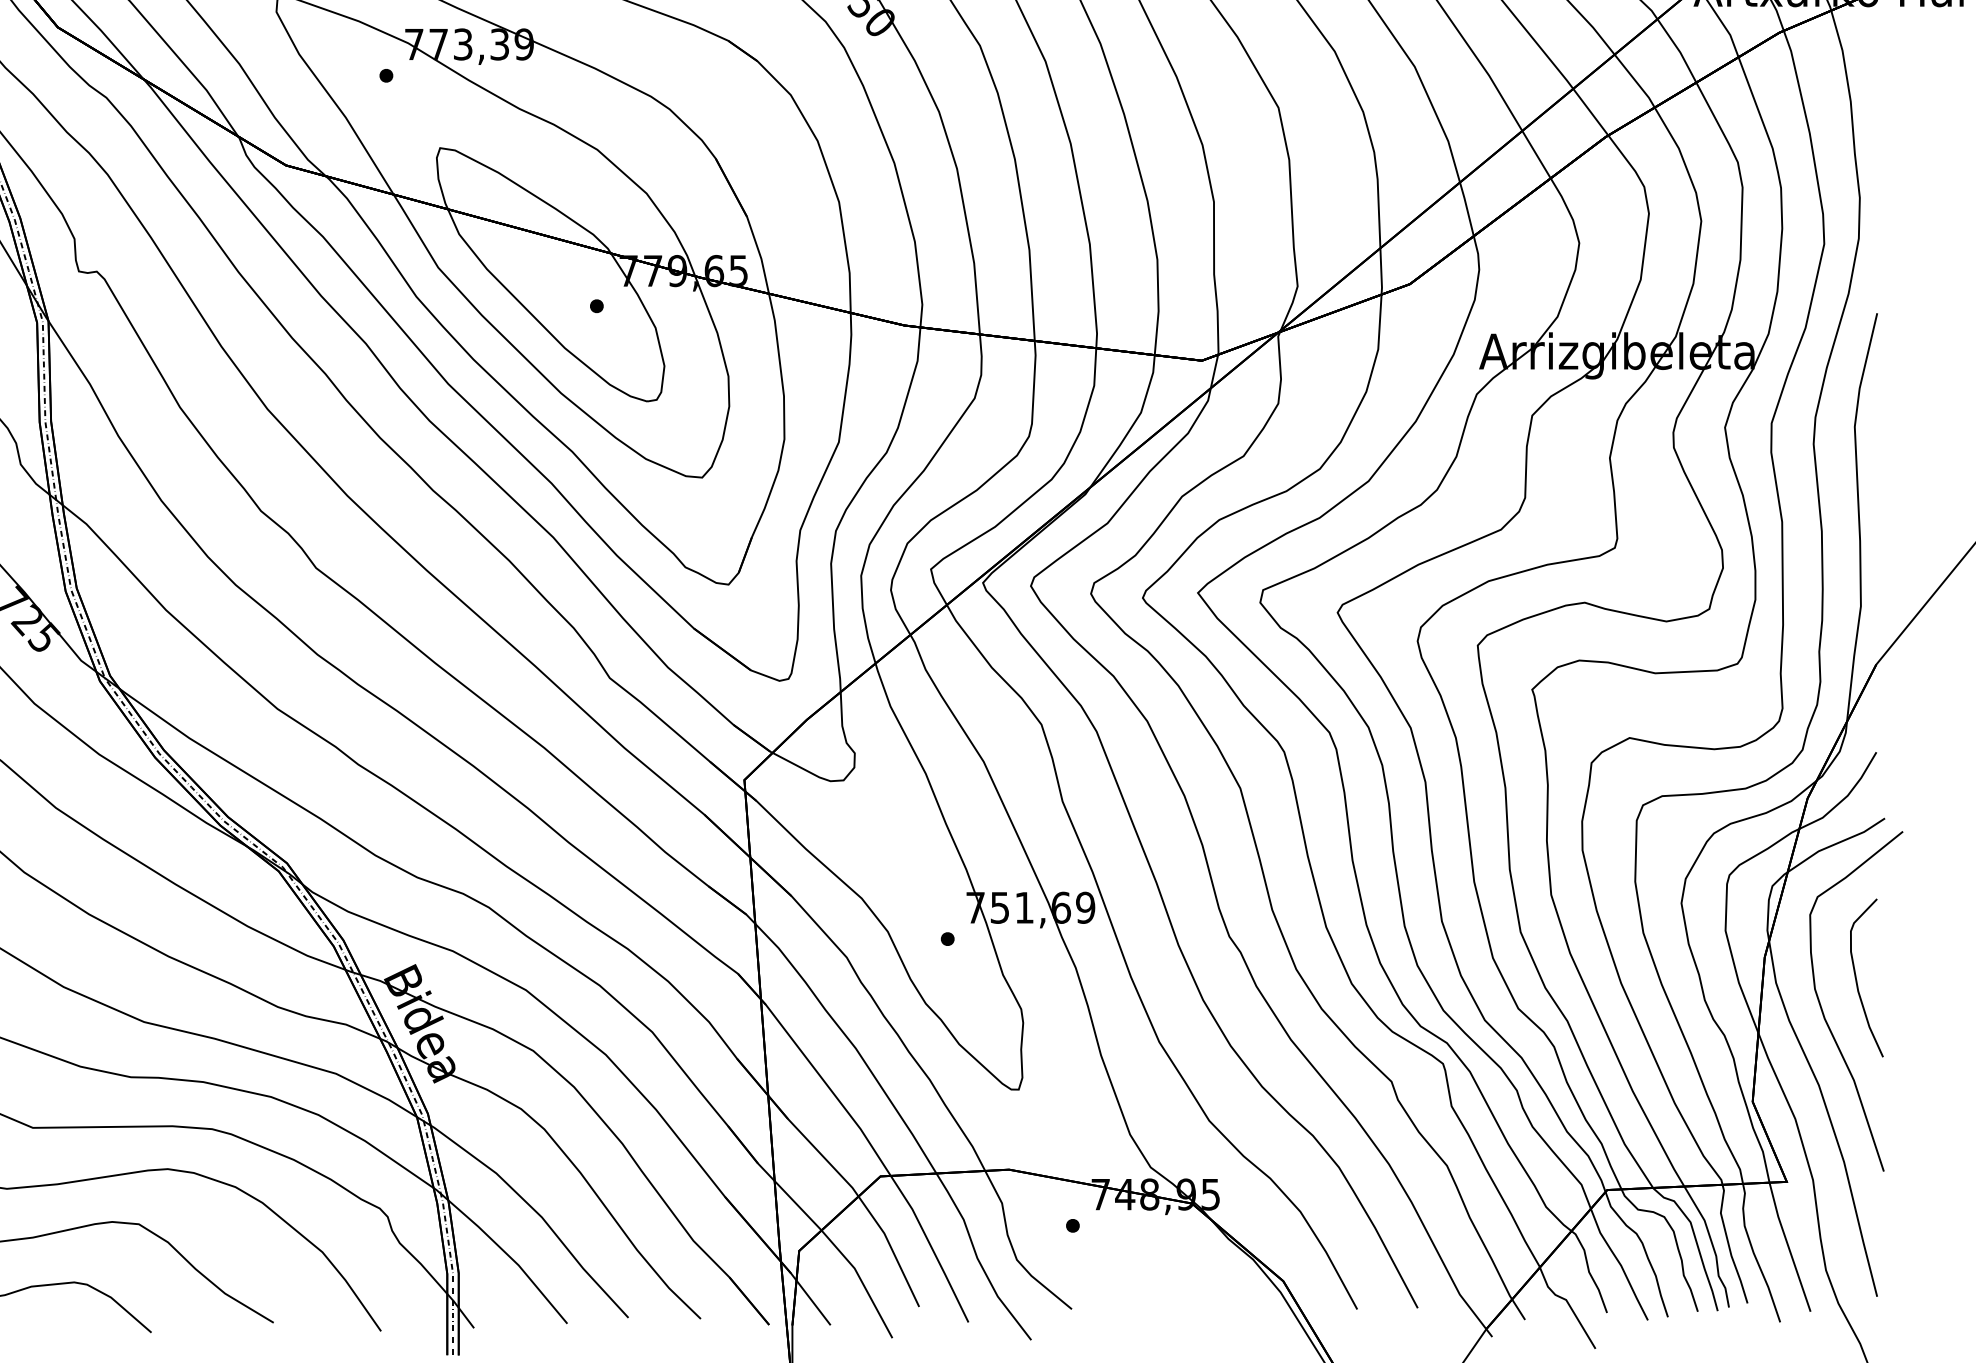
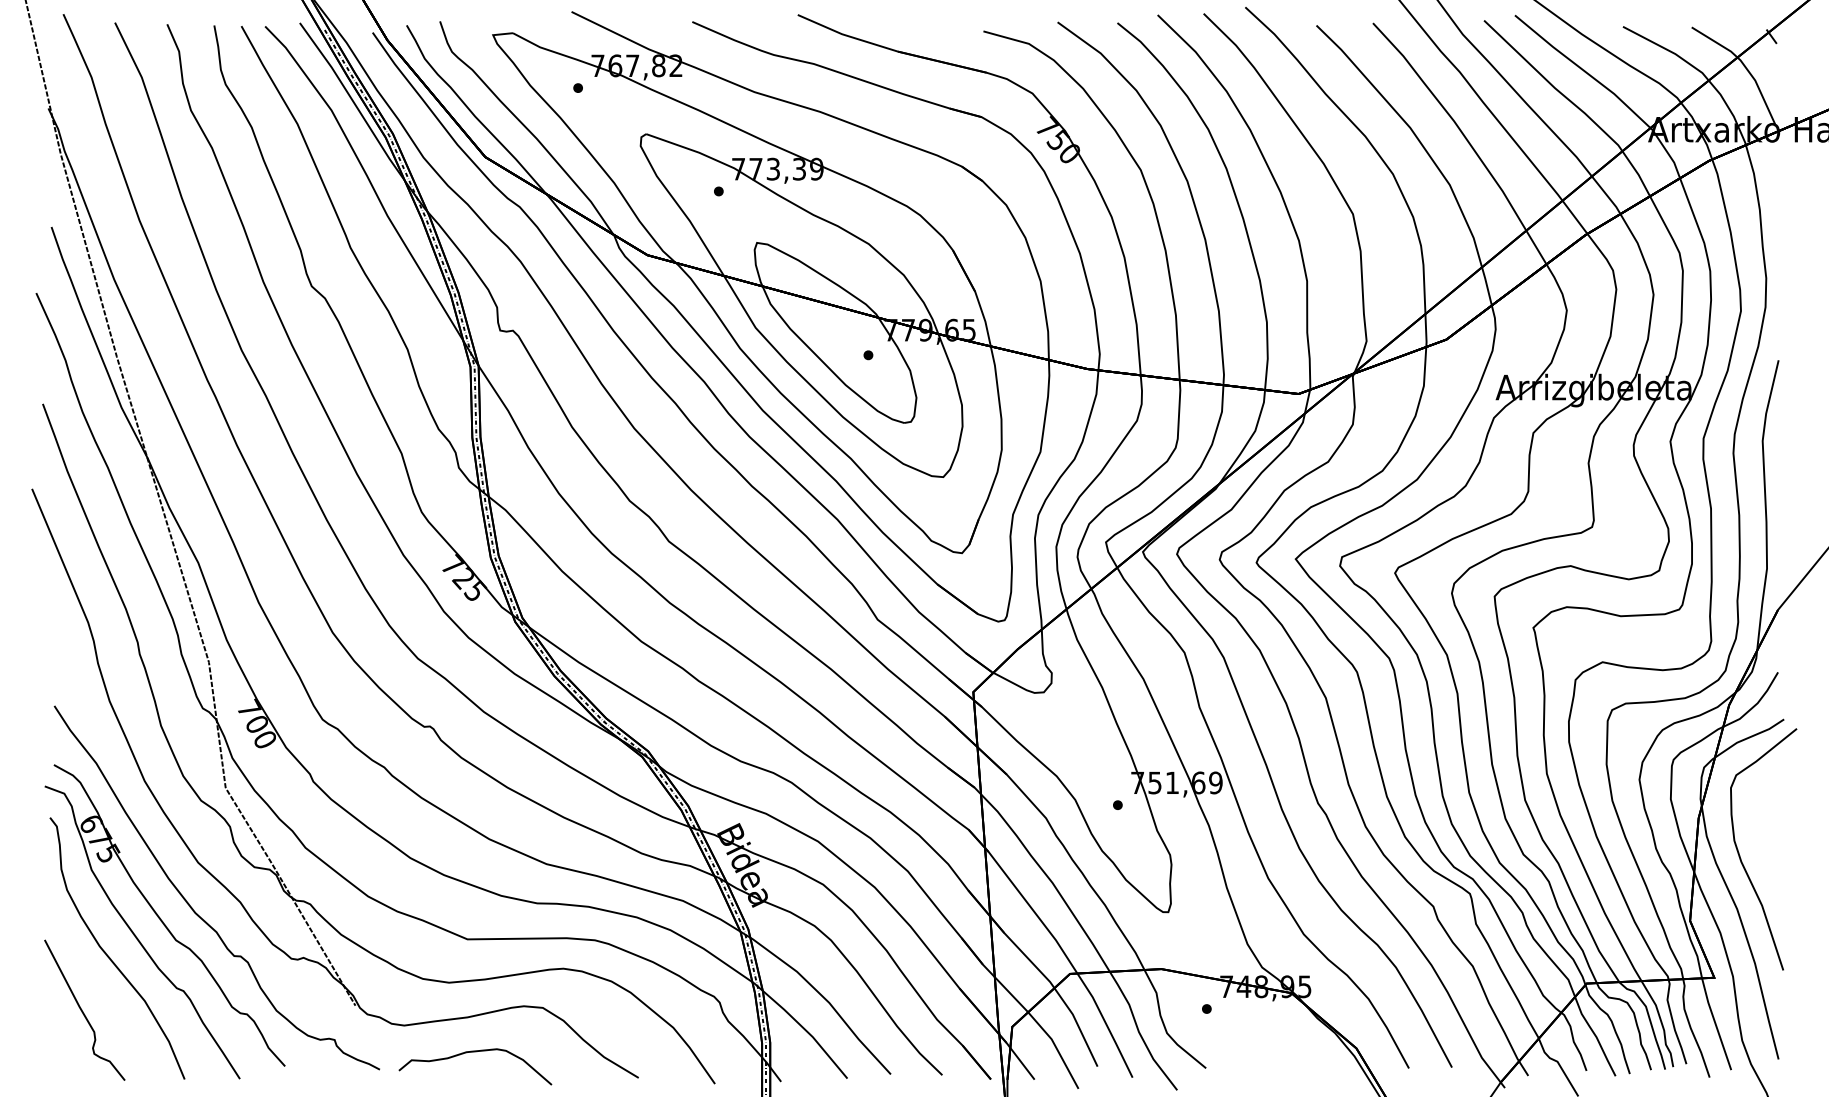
curve: (1857, 977) -> (1764, 832), removed

